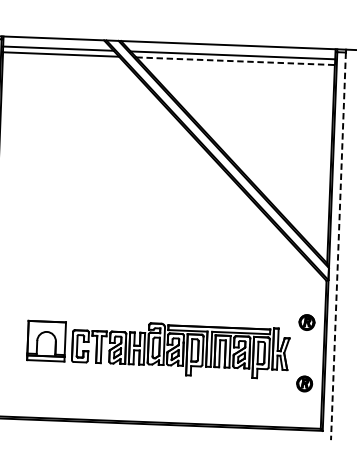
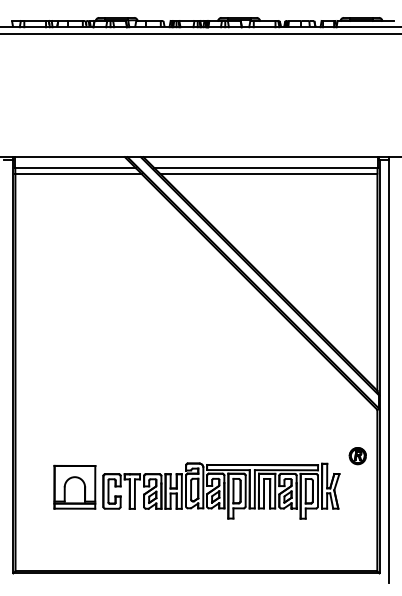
line: (235, 61) -> (269, 174), dashed -> solid
line: (338, 247) -> (388, 372), dashed -> solid
part: (304, 384) -> (357, 523), removed

